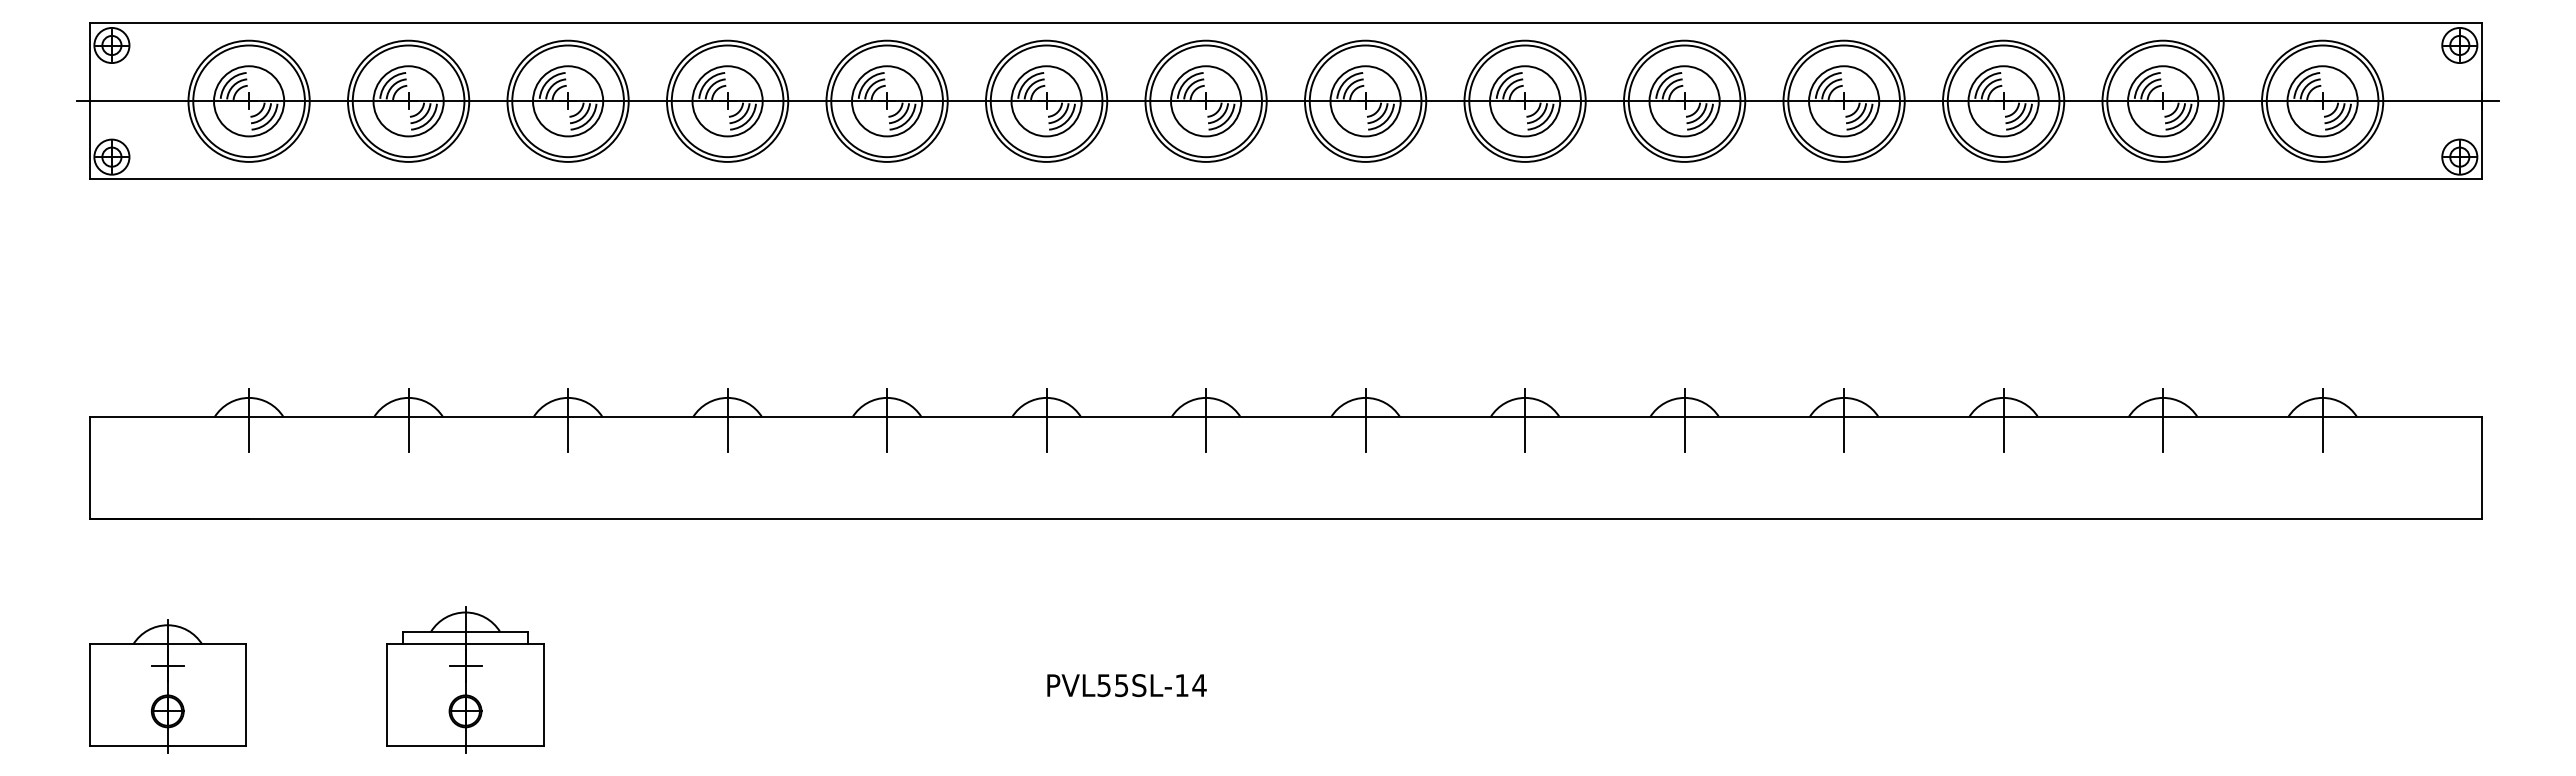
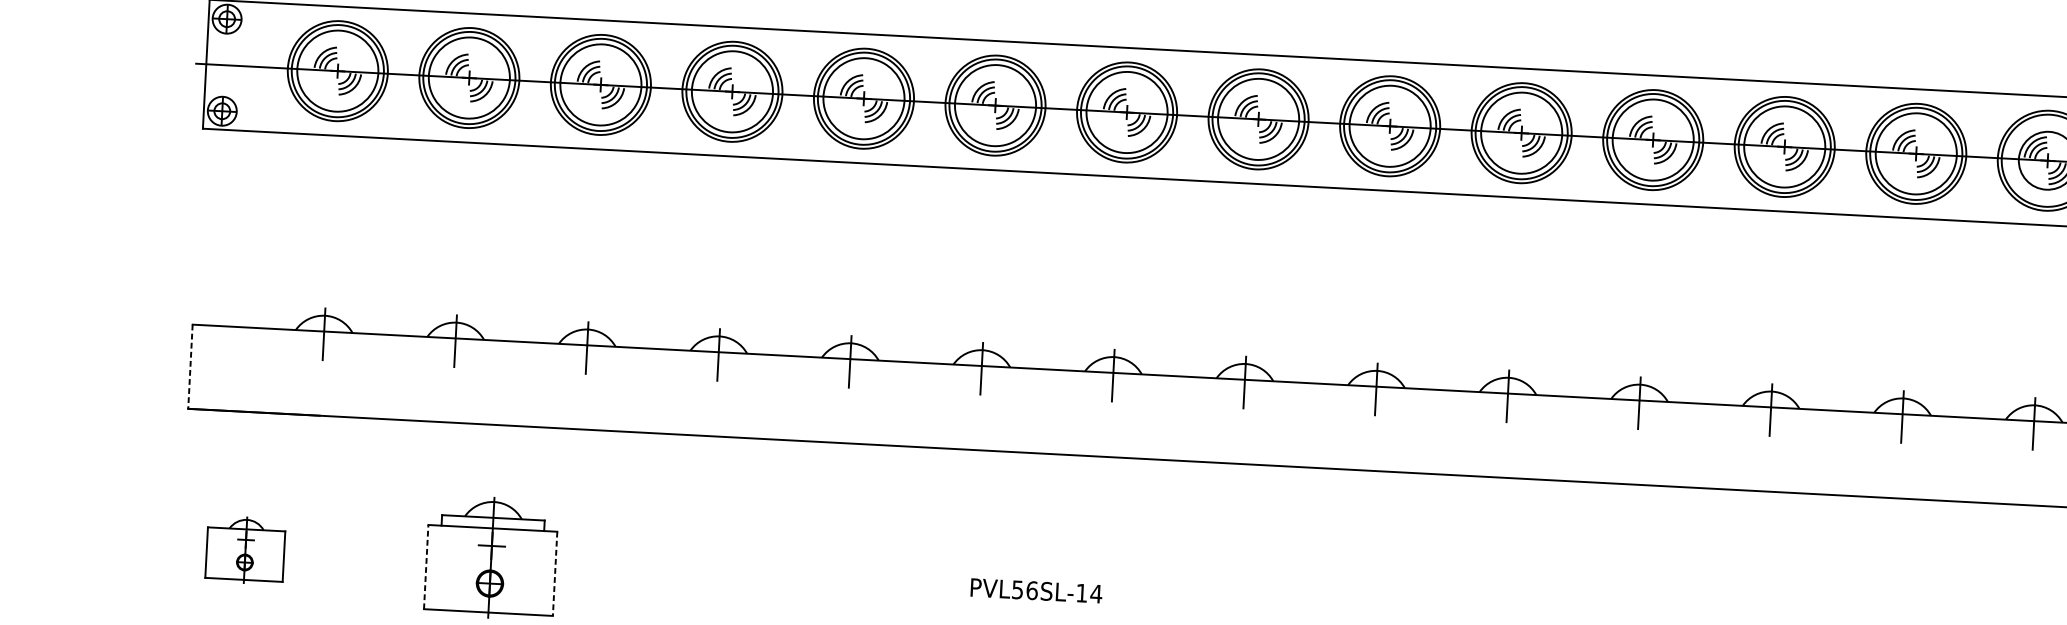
circle: (249, 101) -> (338, 71), size x1.4
circle: (408, 101) -> (469, 78), size x1.4
circle: (568, 101) -> (601, 85), size x1.4
circle: (727, 101) -> (732, 91), size x1.4
circle: (887, 101) -> (864, 98), size x1.4
circle: (1046, 101) -> (995, 105), size x1.4
circle: (1206, 101) -> (1127, 112), size x1.4
circle: (1365, 101) -> (1258, 119), size x1.4
circle: (1525, 101) -> (1390, 126), size x1.4
circle: (1684, 101) -> (1521, 133), size x1.4
circle: (1844, 101) -> (1653, 140), size x1.4
circle: (2003, 101) -> (1784, 147), size x1.4
circle: (2163, 101) -> (1916, 154), size x1.4
line: (89, 468) -> (190, 367), solid -> dashed
text: (1121, 685) -> (1032, 590), PVL55SL-14 -> PVL56SL-14
part: (167, 686) -> (245, 550), size x0.6
line: (387, 694) -> (426, 566), solid -> dashed
line: (543, 695) -> (554, 573), solid -> dashed

